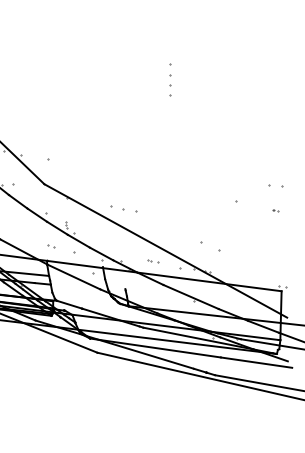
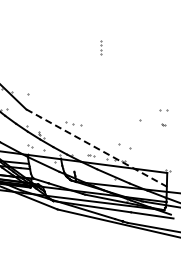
part: (171, 80) -> (101, 47), size x0.7
line: (165, 251) -> (98, 149), solid -> dashed

